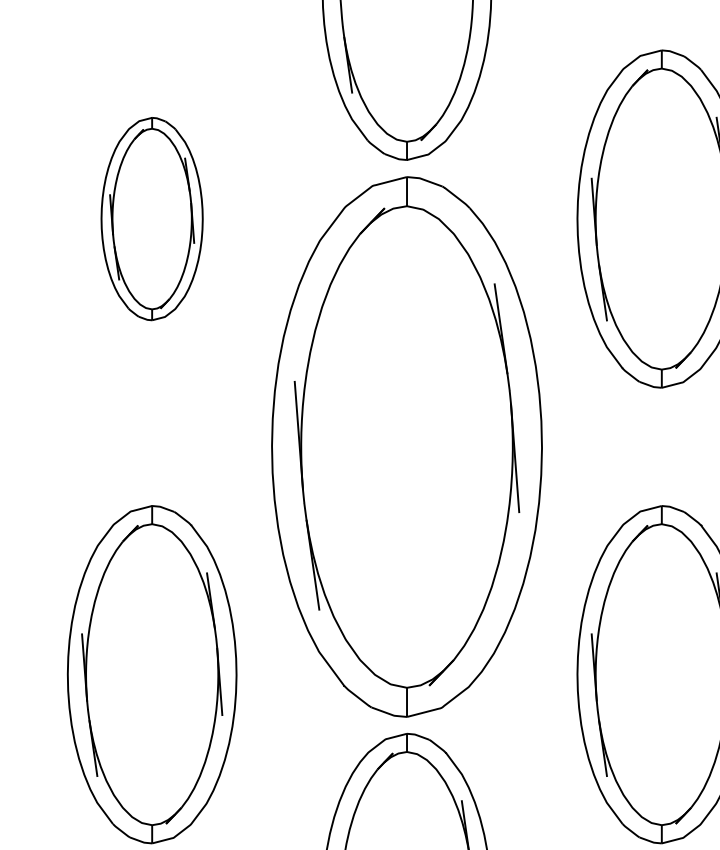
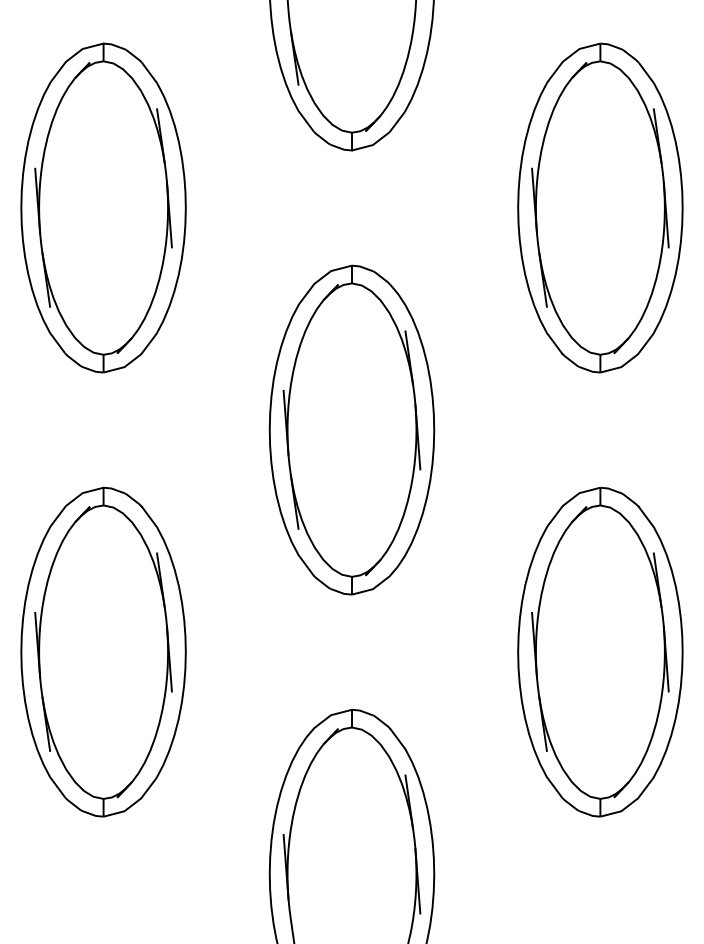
part: (152, 218) -> (103, 207), size x1.67
part: (406, 446) -> (351, 429), size x0.62

